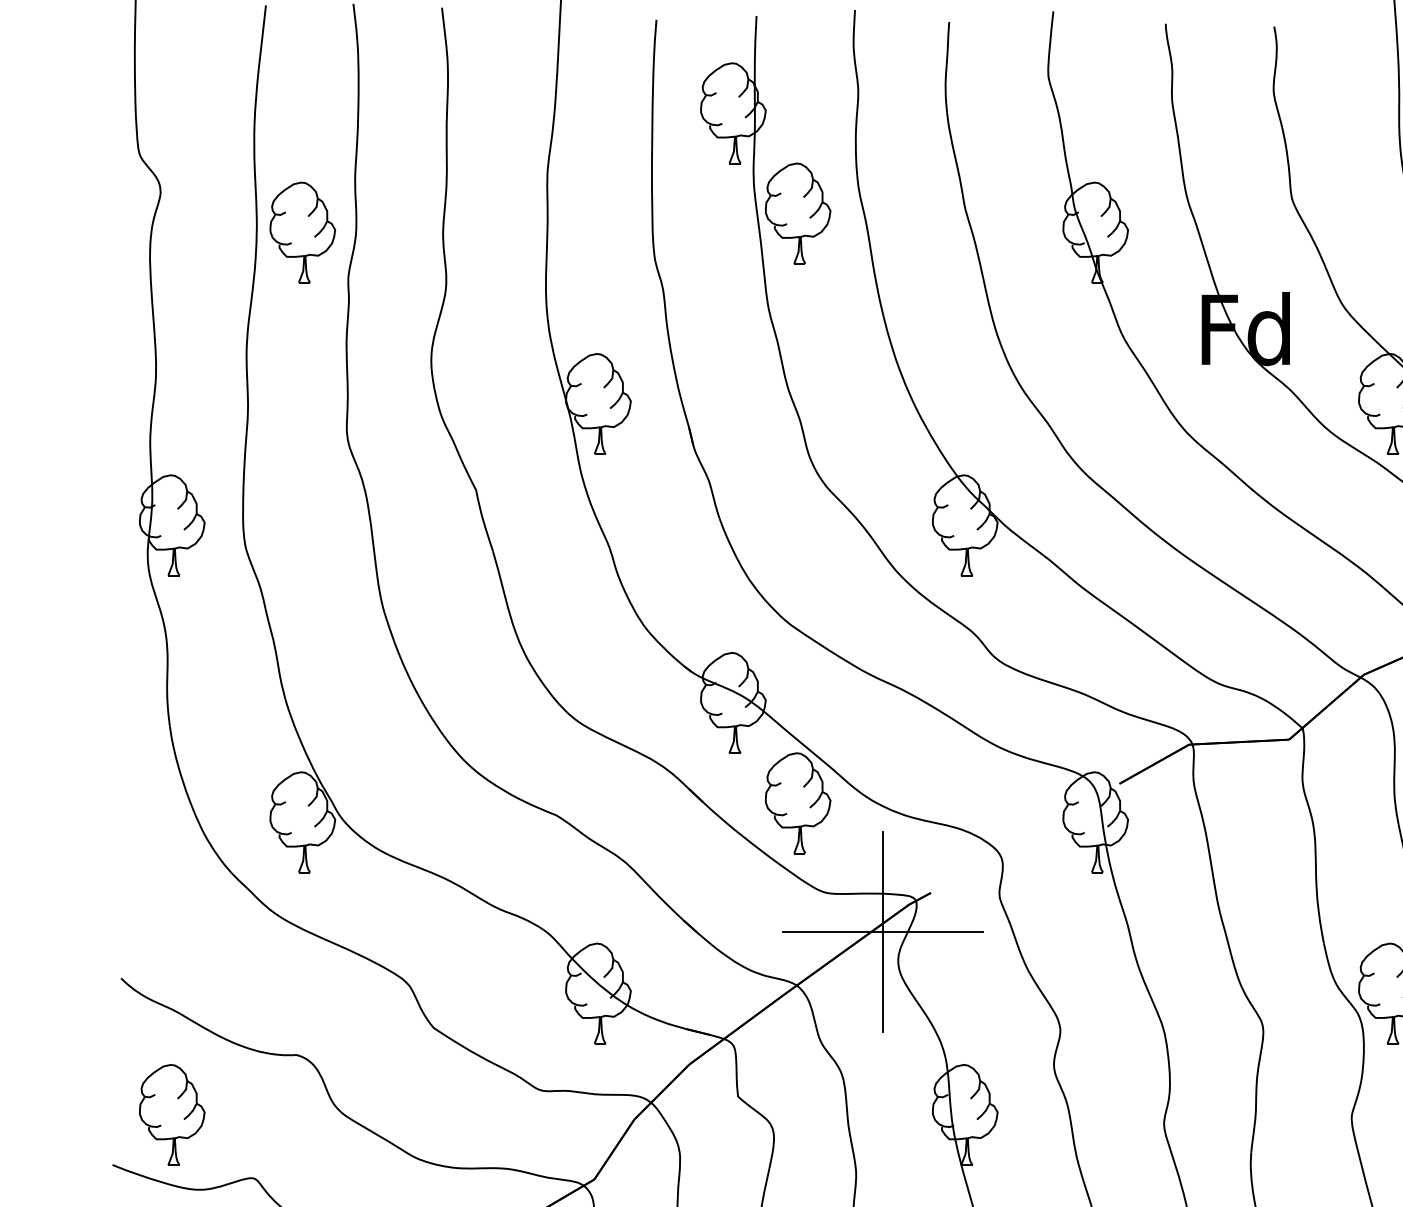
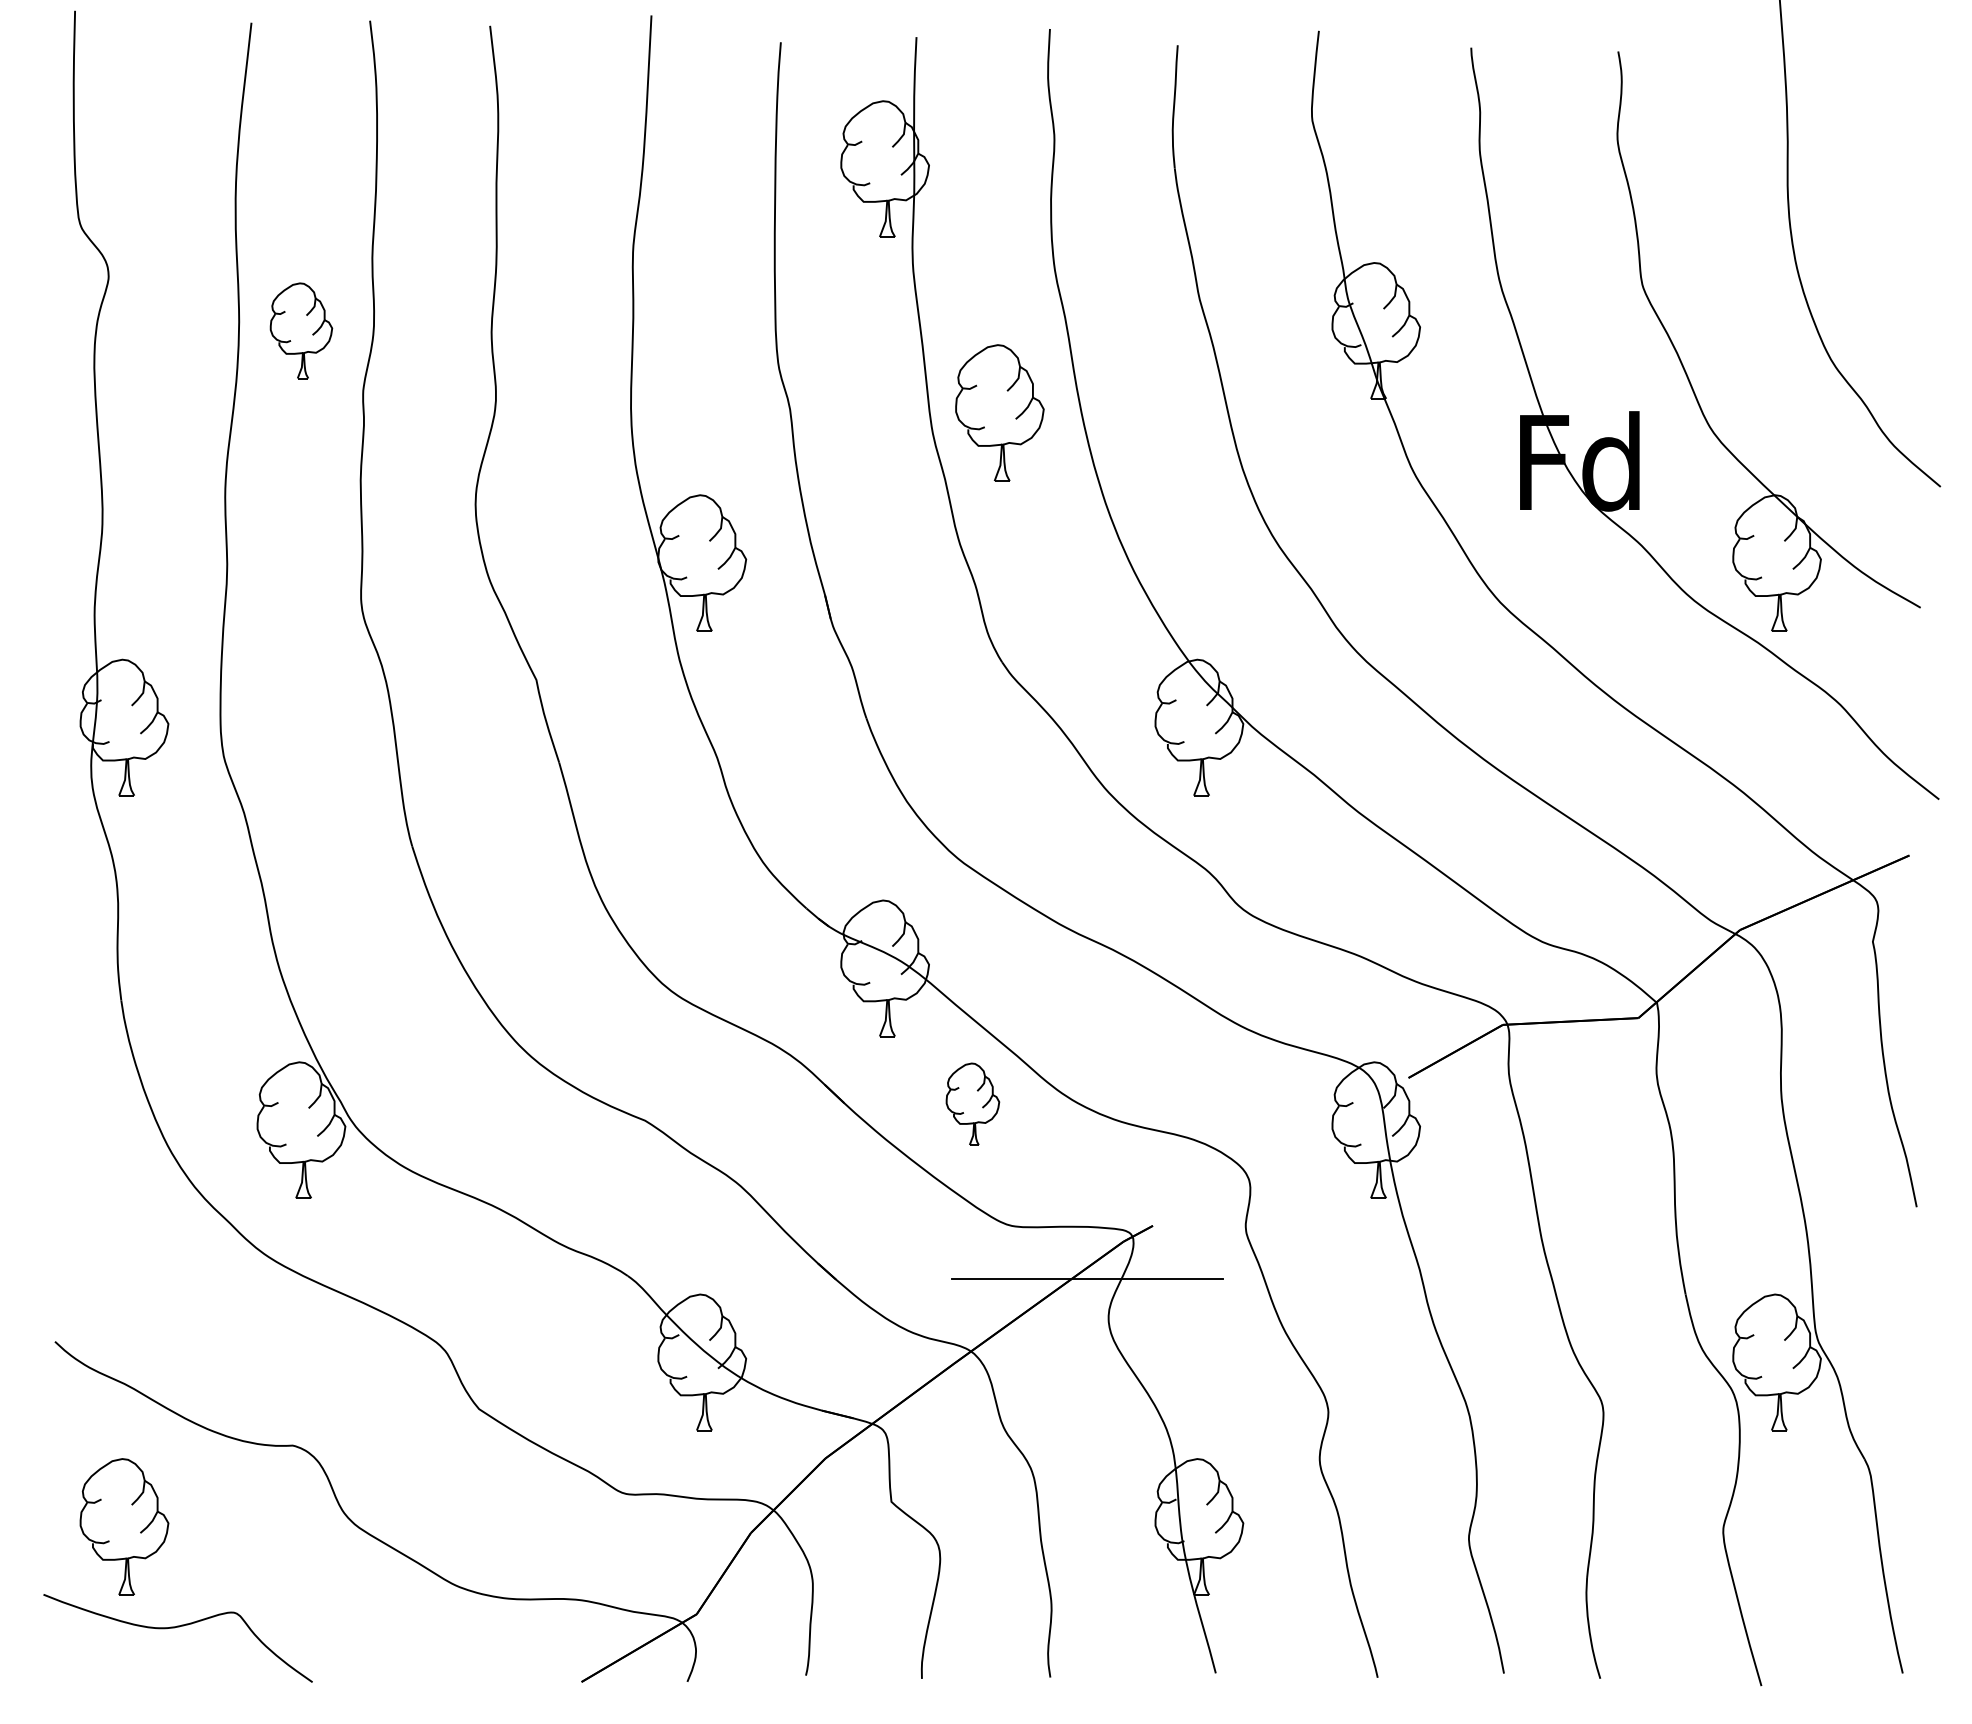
part: (797, 213) -> (999, 412), moved
part: (302, 232) -> (301, 330), size x0.7
part: (797, 802) -> (972, 1103), size x0.6
line: (882, 931) -> (1087, 1278), removed

